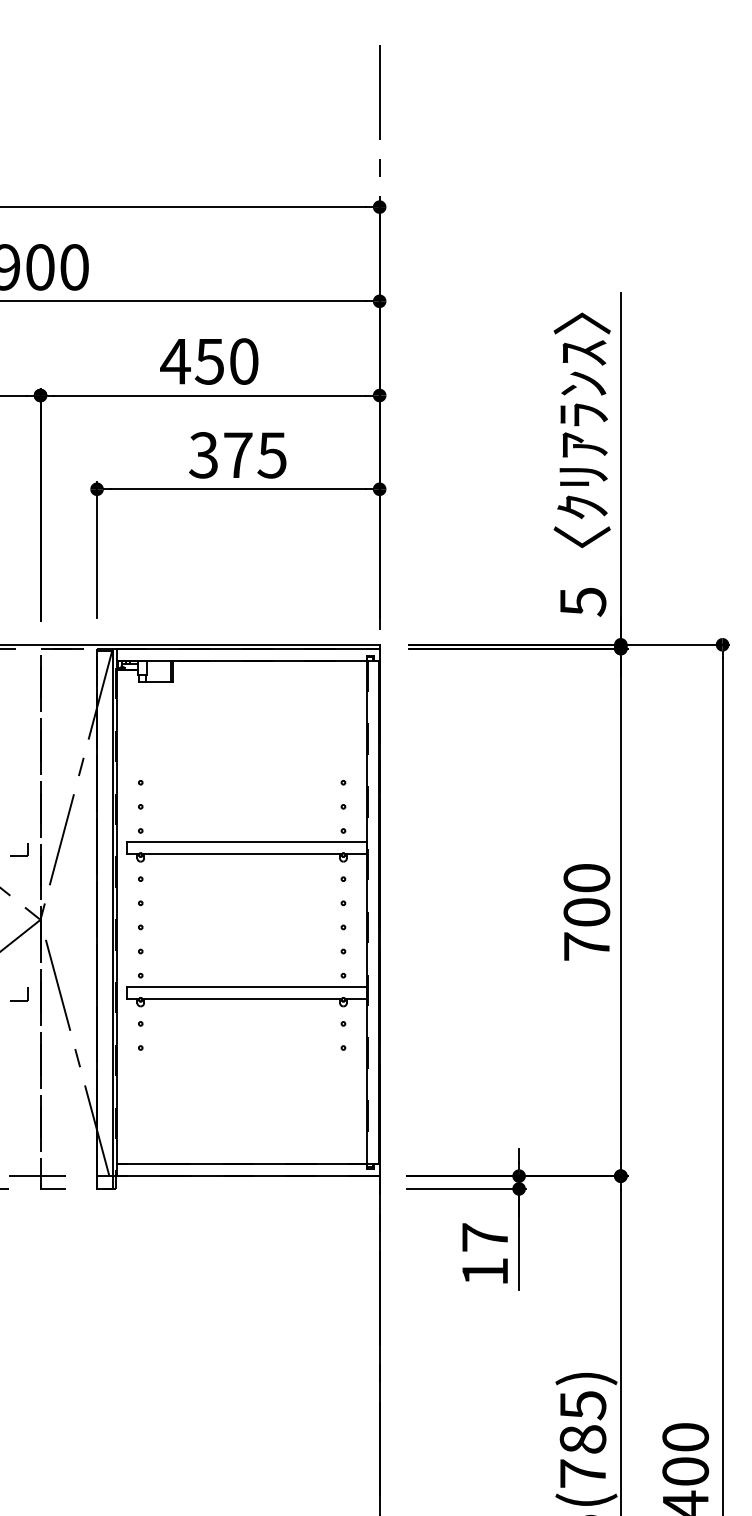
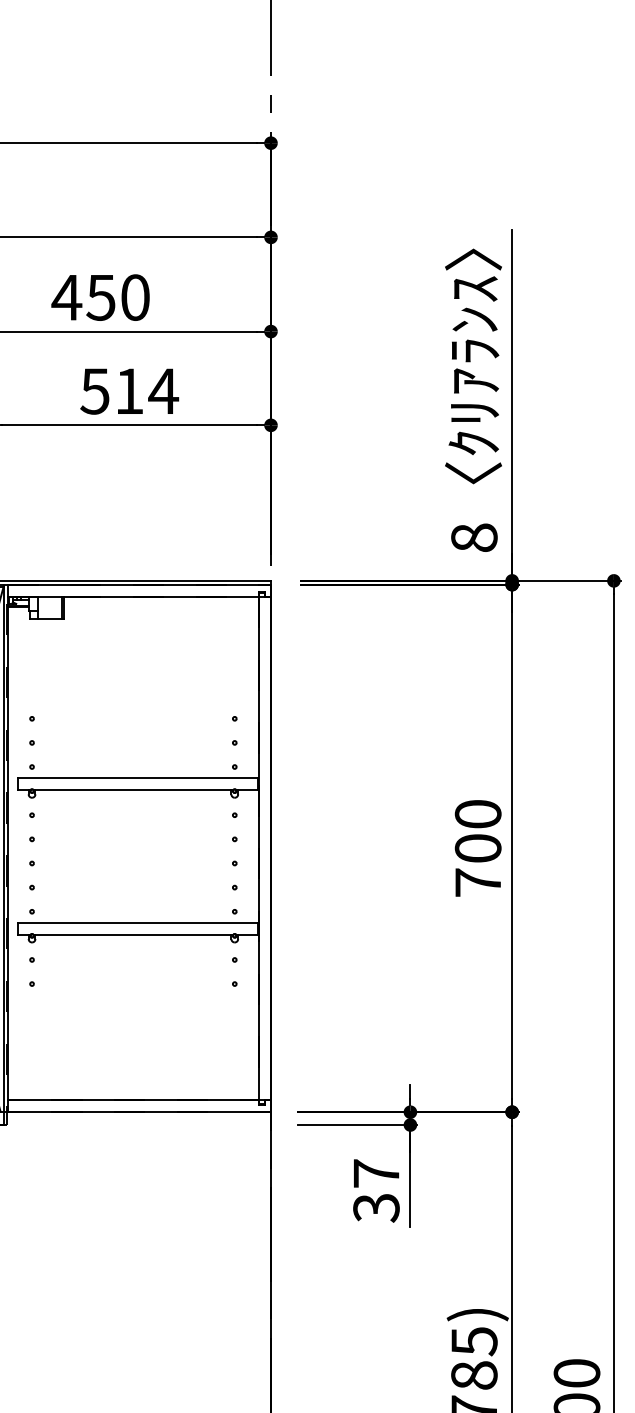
text: (238, 455) -> (129, 391), 375 -> 514
text: (582, 601) -> (473, 537), 5 -> 8
text: (484, 1272) -> (375, 1208), 17 -> 37

